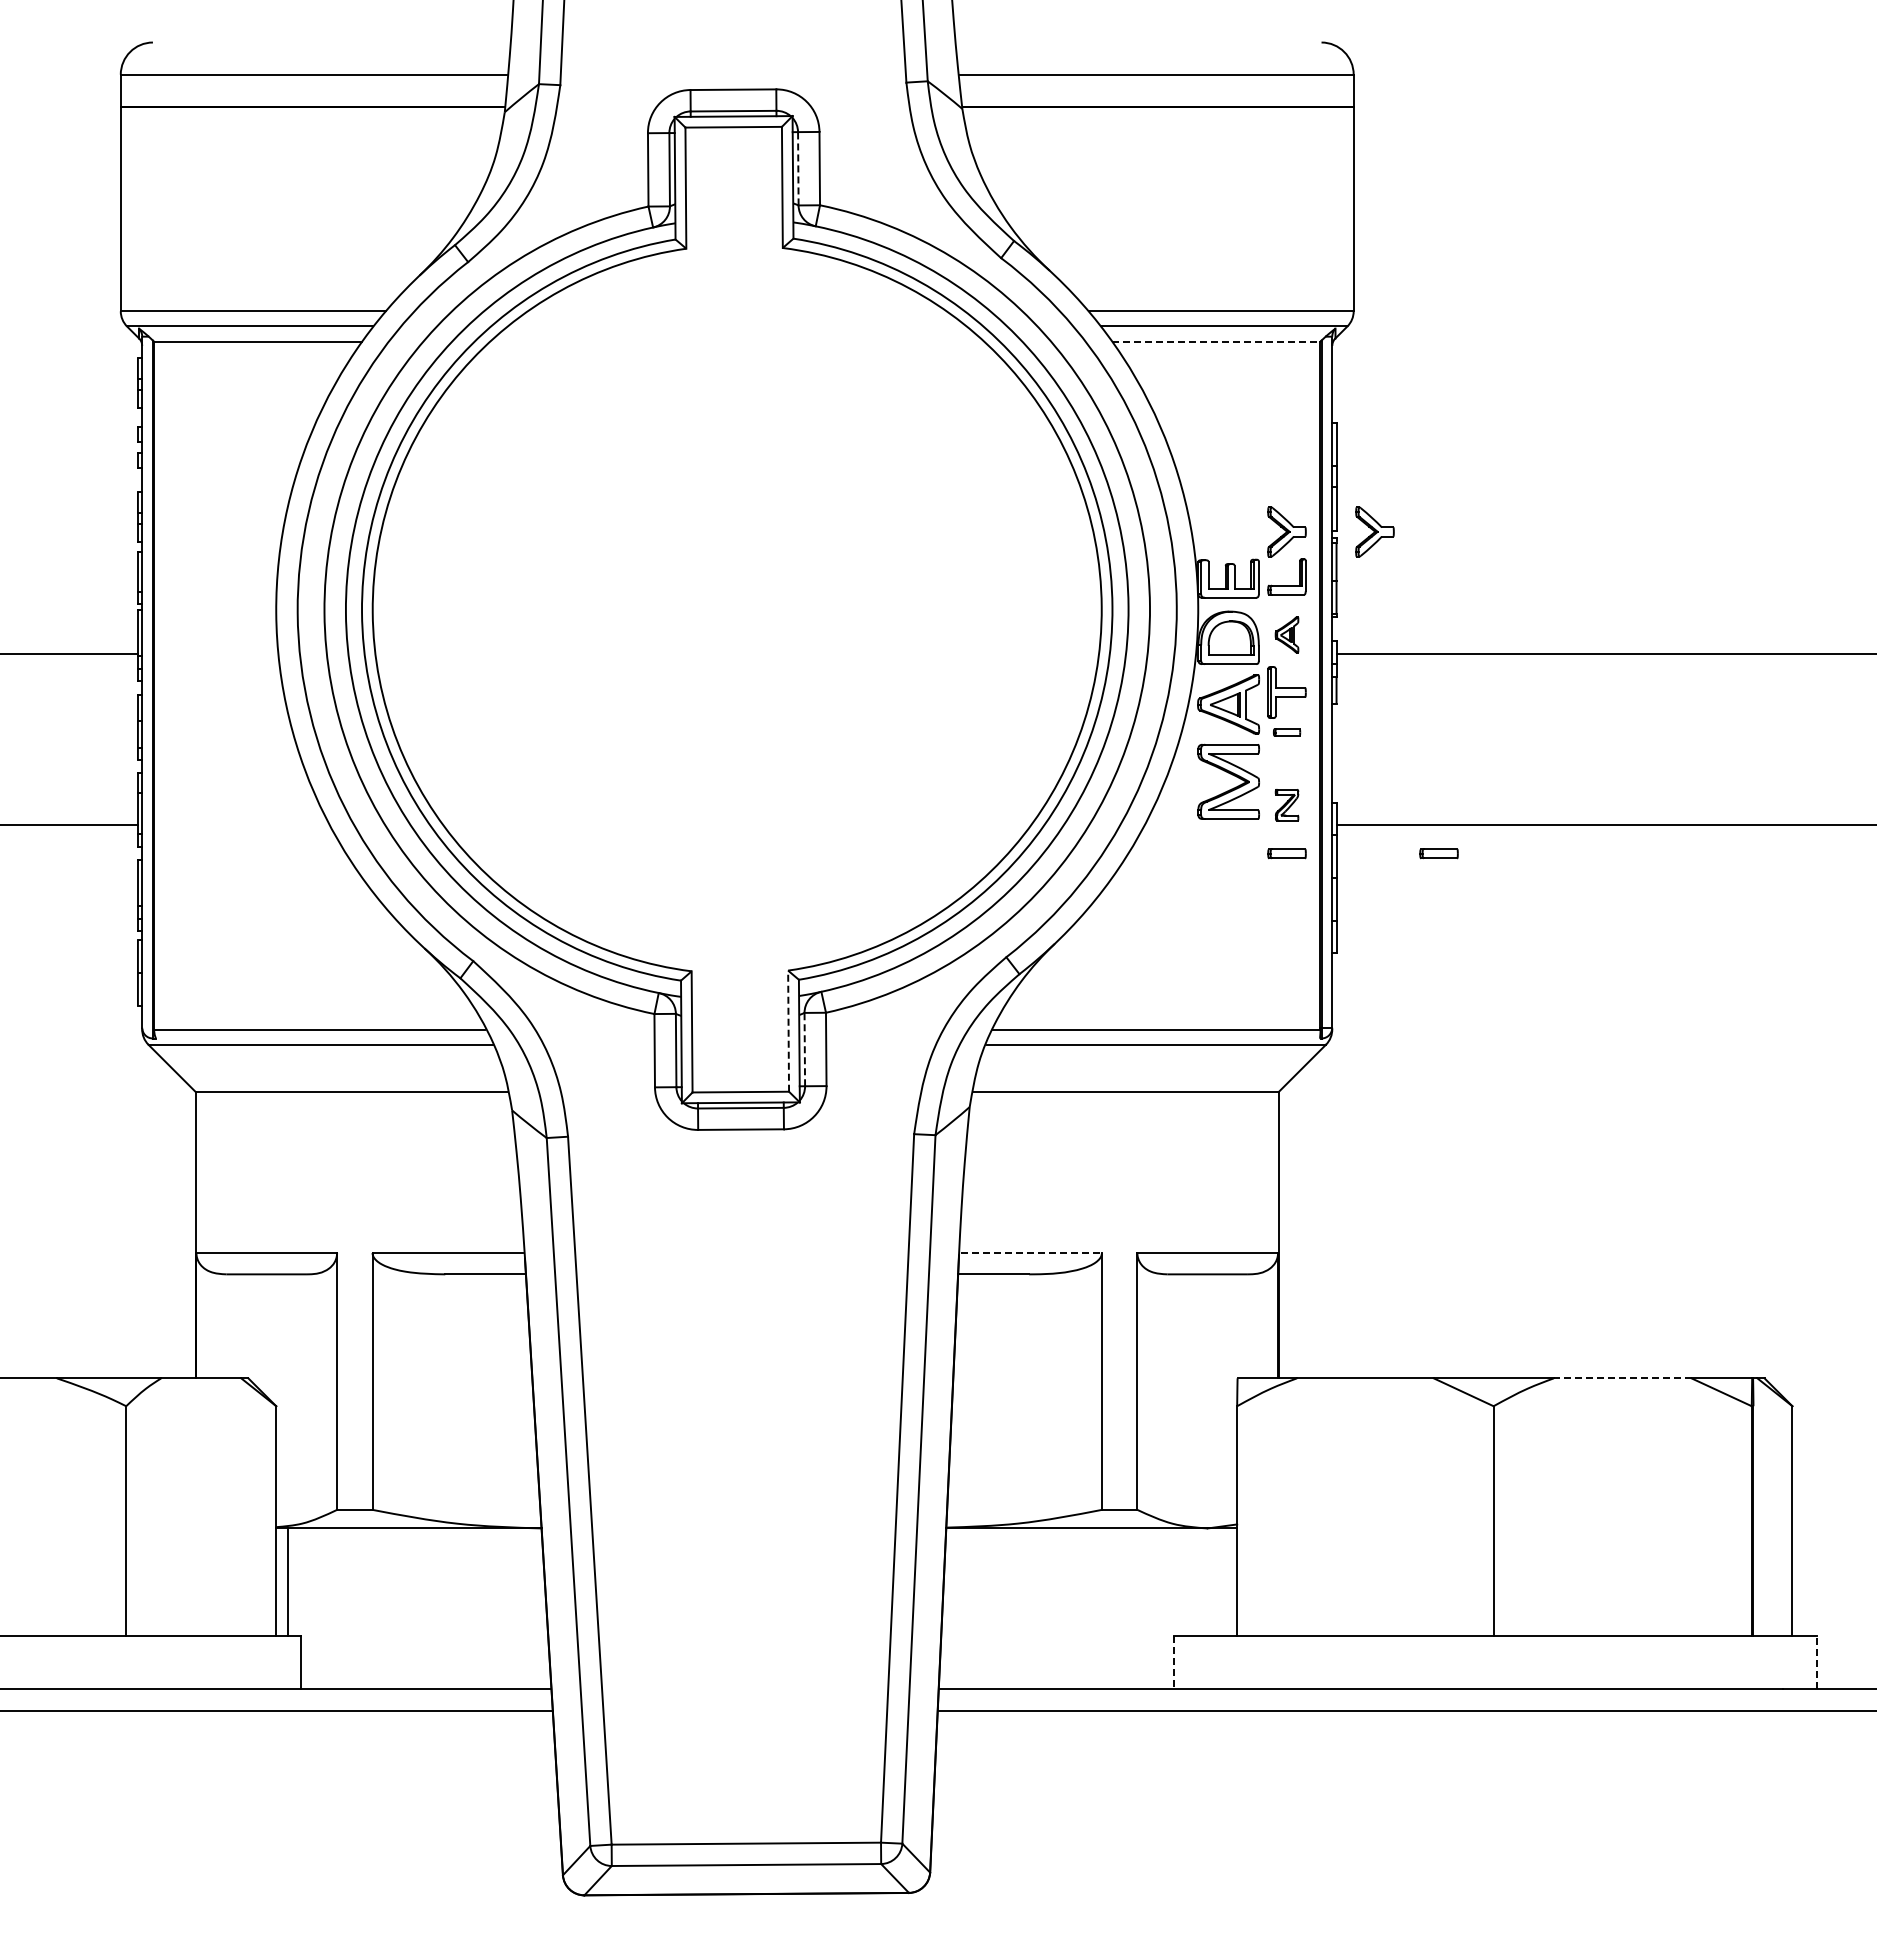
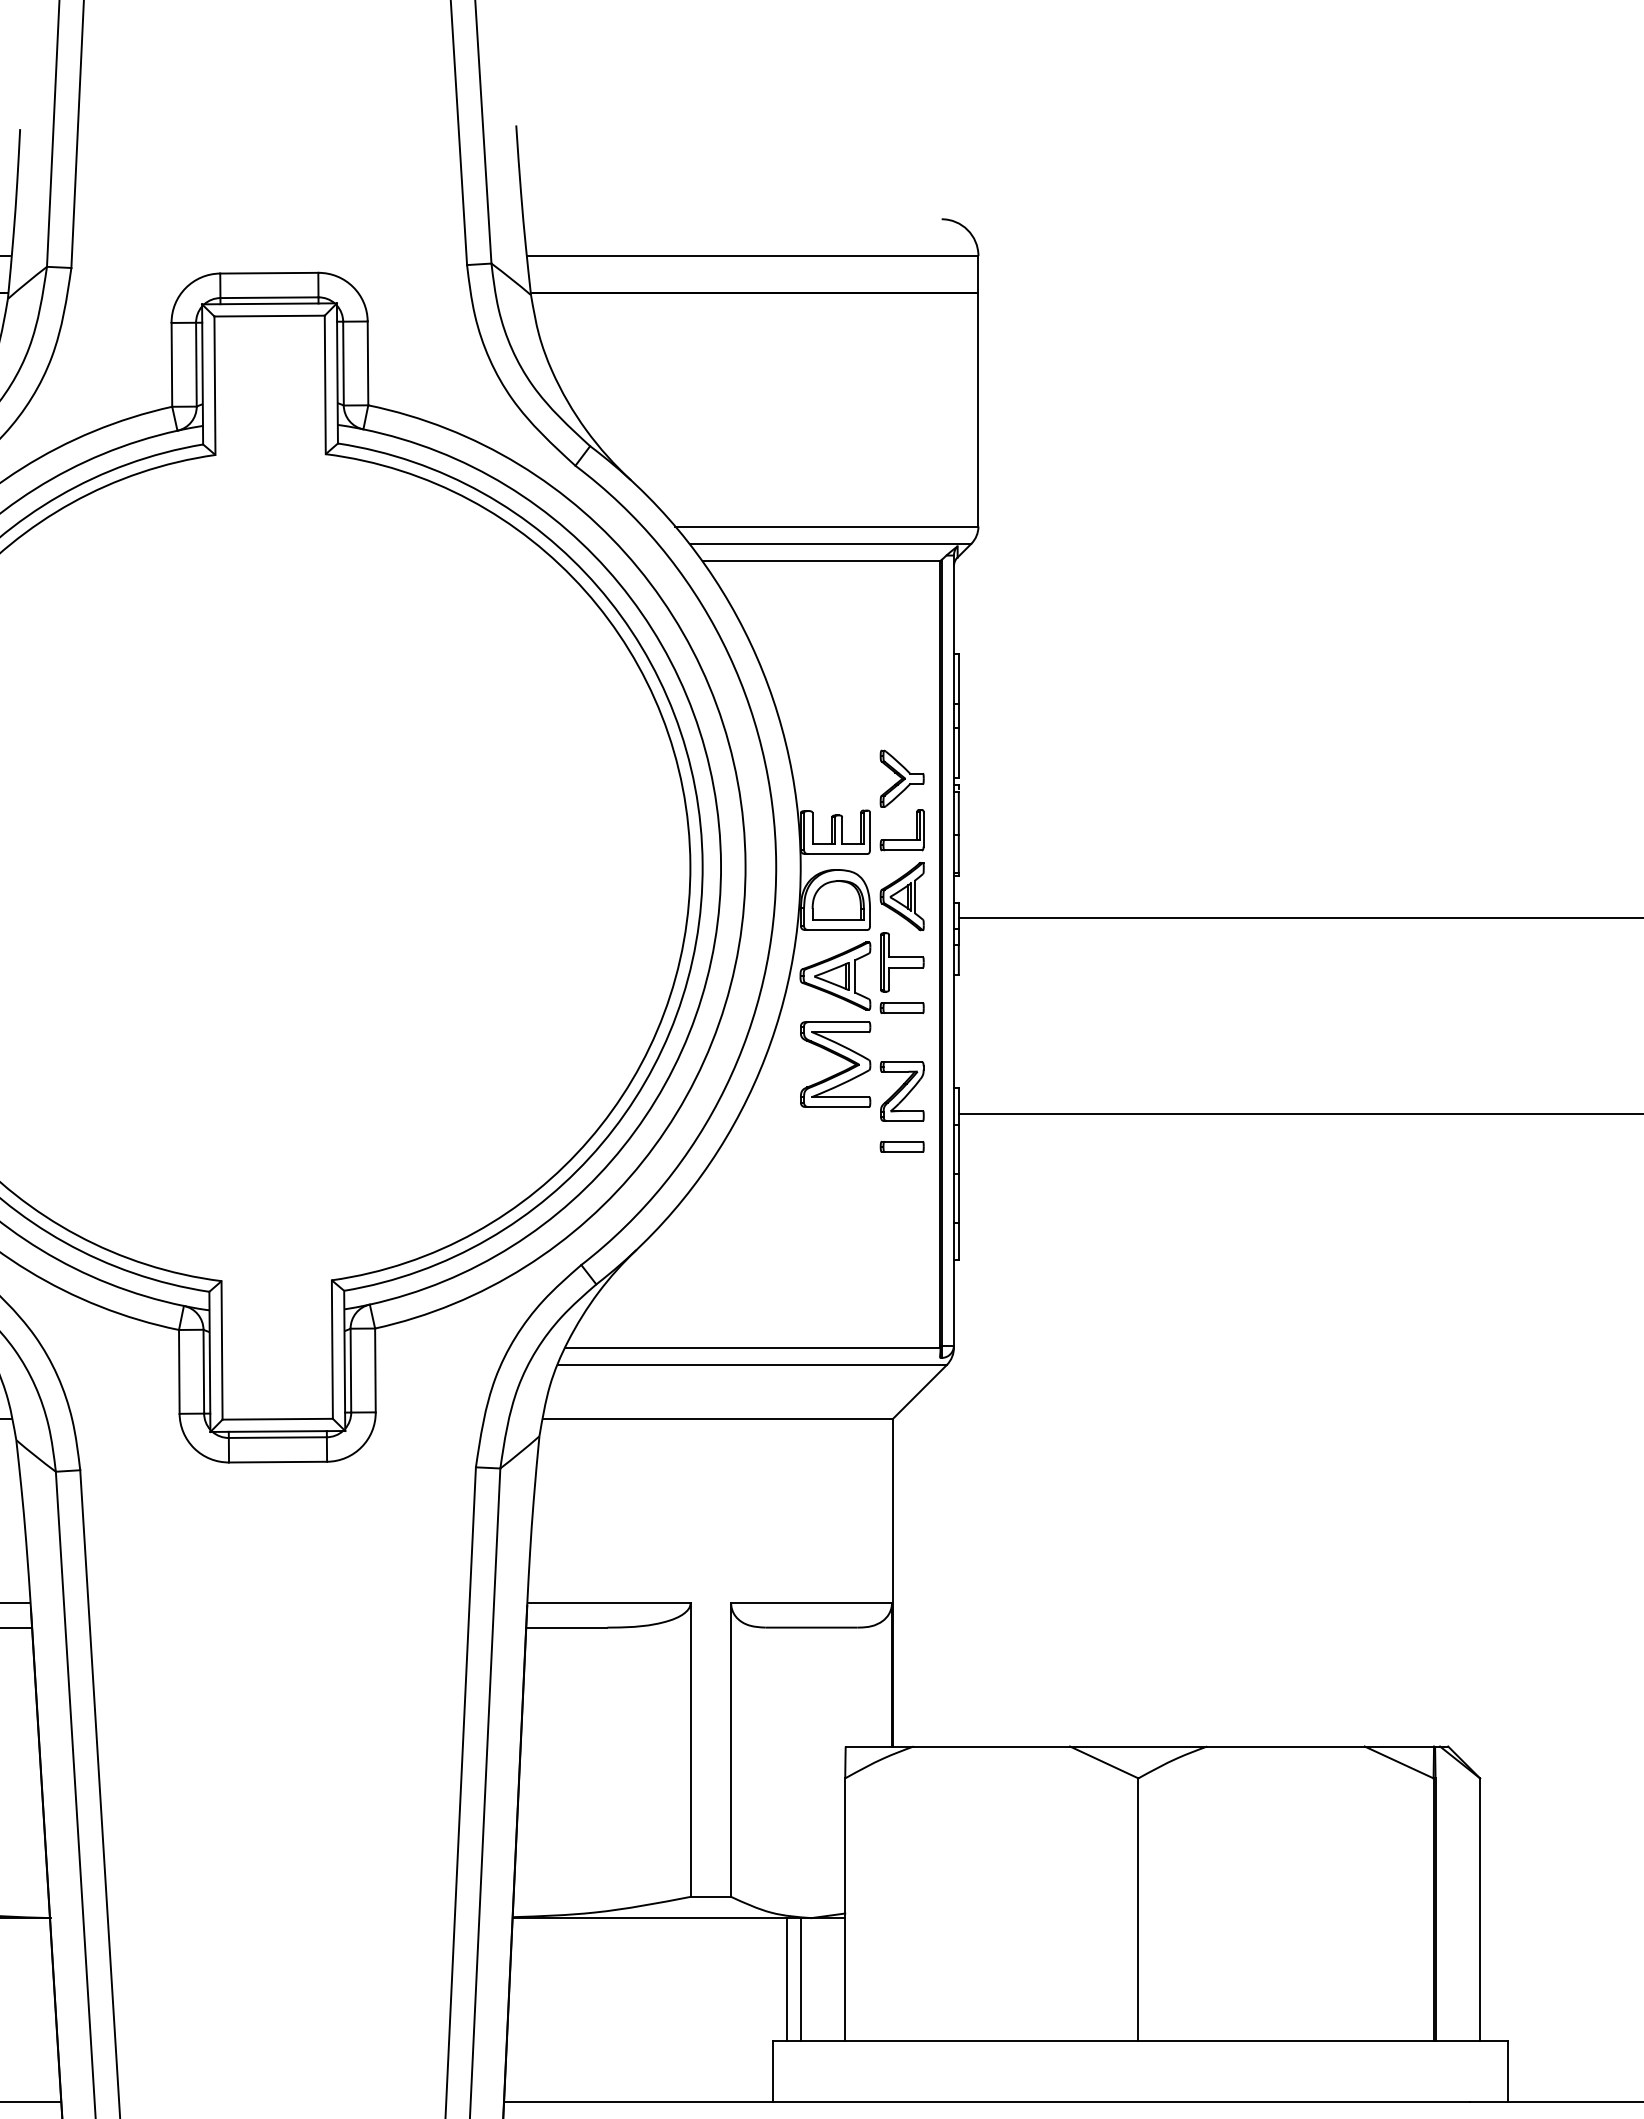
line: (798, 168) -> (343, 363), dashed -> solid
line: (1216, 341) -> (821, 561), dashed -> solid
part: (1374, 531) -> (1002, 778), removed
part: (1286, 634) -> (901, 896), size x1.67
part: (1286, 732) -> (901, 1008), size x1.43
part: (1286, 804) -> (901, 1090), size x1.67
part: (1438, 853) -> (1075, 1146), removed
line: (788, 1031) -> (332, 1349), dashed -> solid
line: (804, 1049) -> (350, 1370), dashed -> solid
line: (1031, 1252) -> (610, 1602), dashed -> solid
line: (1622, 1378) -> (1285, 1746), dashed -> solid
line: (1186, 1581) -> (787, 1978), added
line: (1198, 1581) -> (801, 1978), added
line: (1173, 1662) -> (772, 2071), dashed -> solid
line: (1816, 1662) -> (1507, 2071), dashed -> solid

